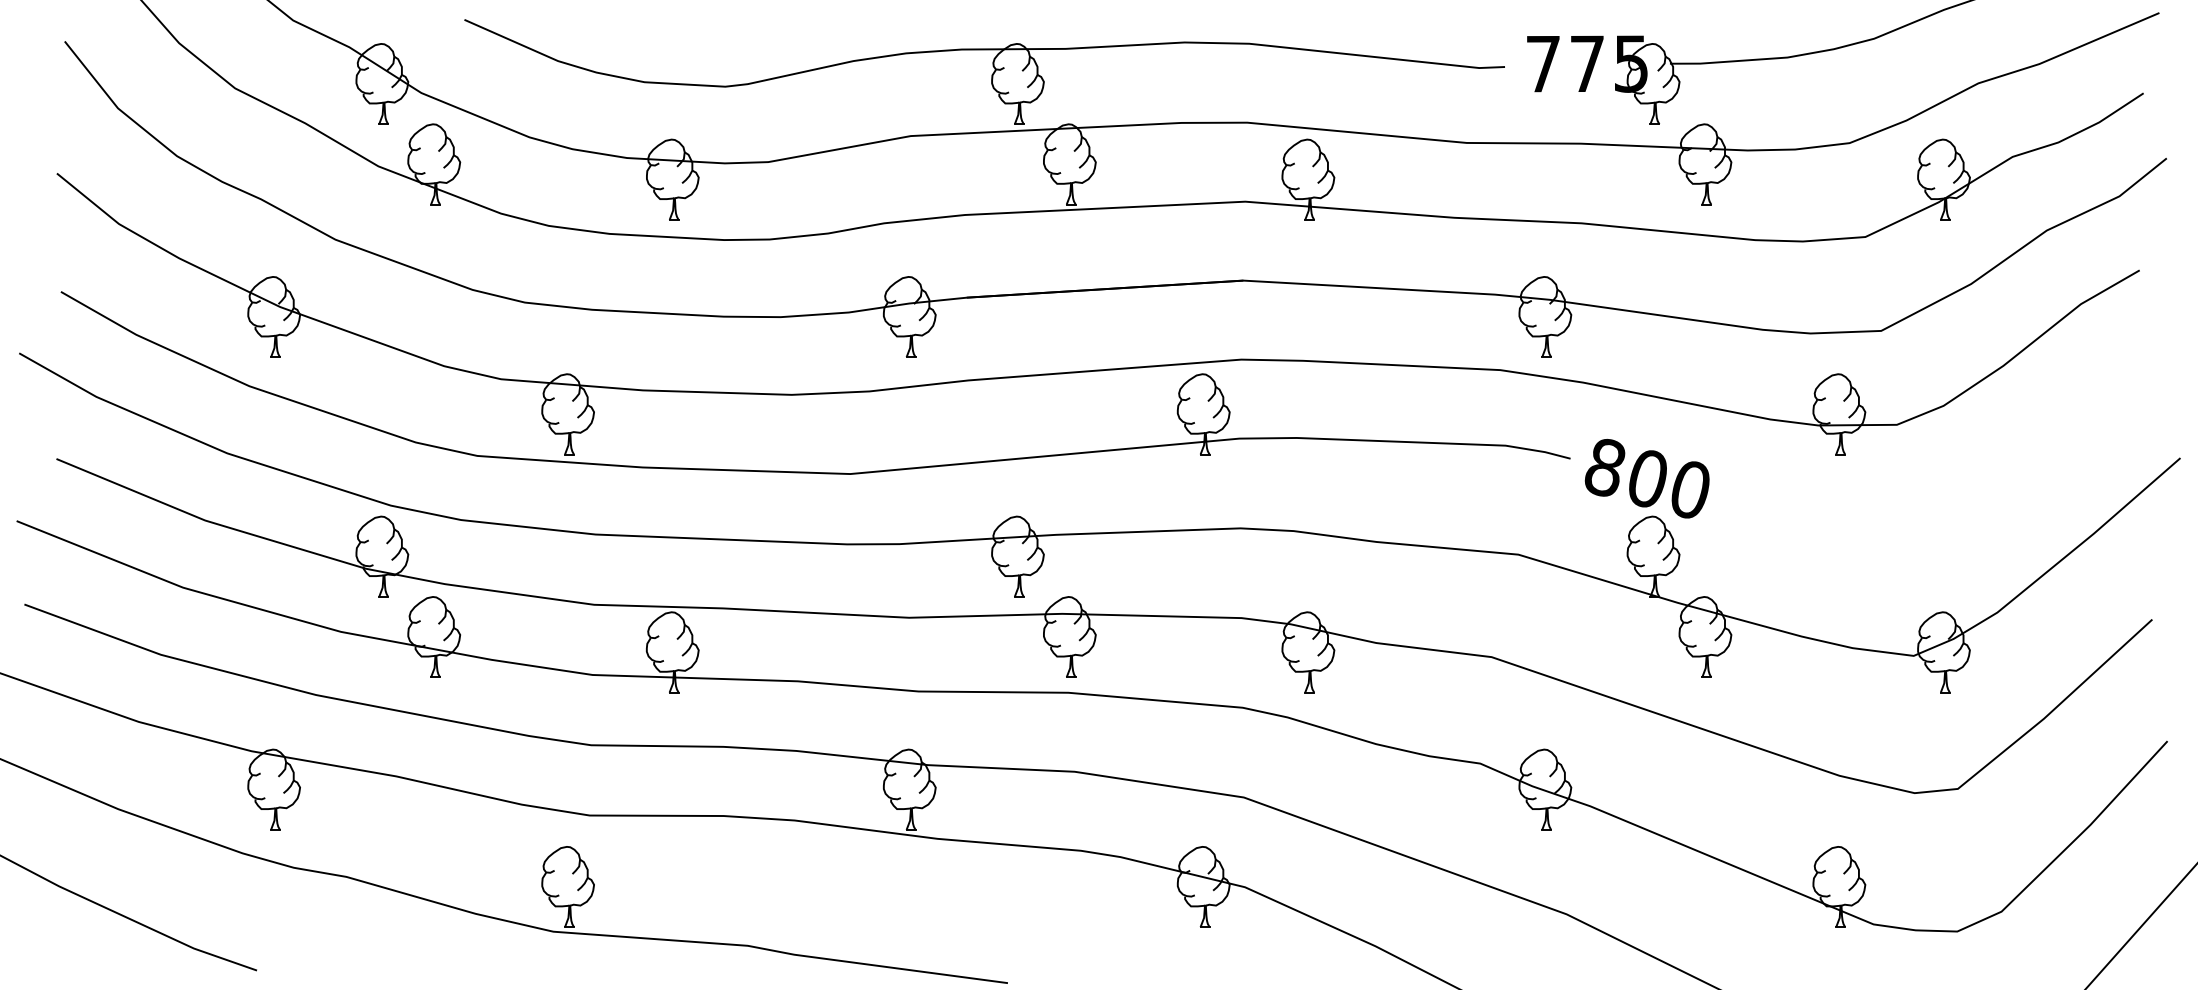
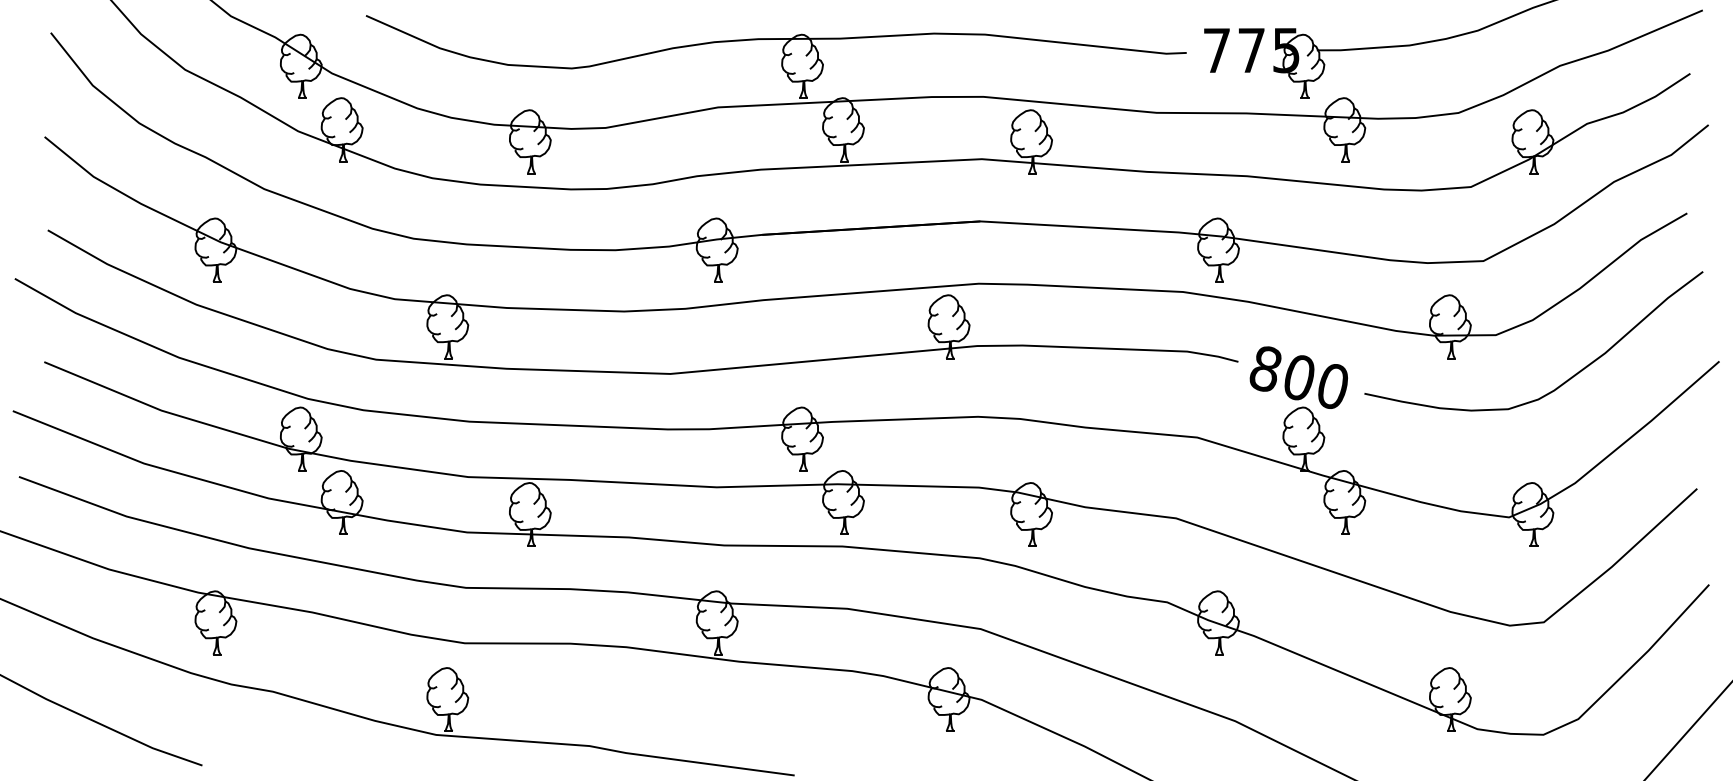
curve: (1980, 486) -> (1561, 383), added

